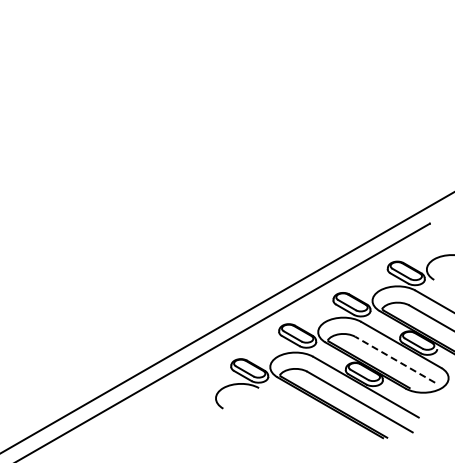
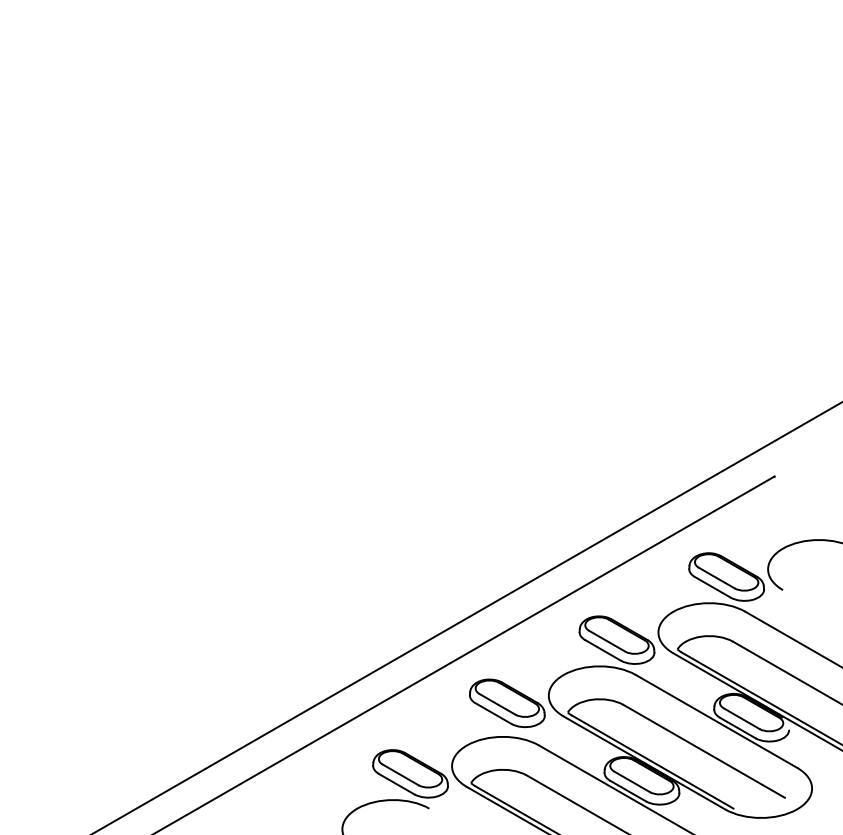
line: (394, 359) -> (702, 750), dashed -> solid

